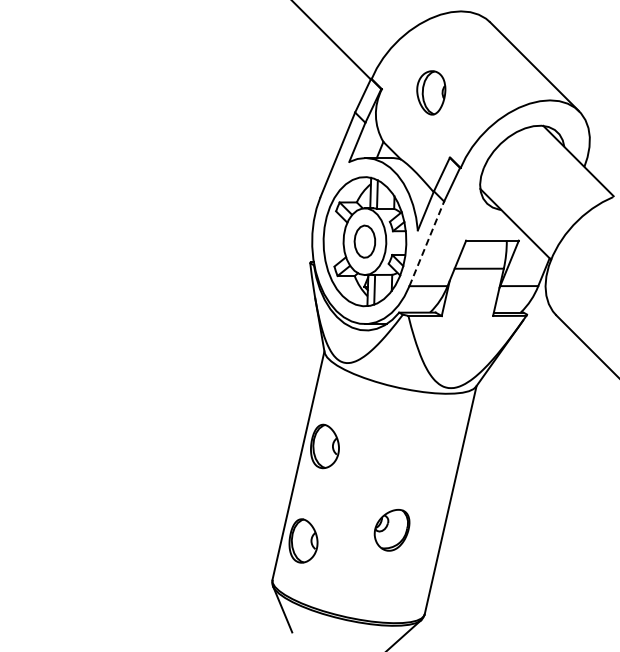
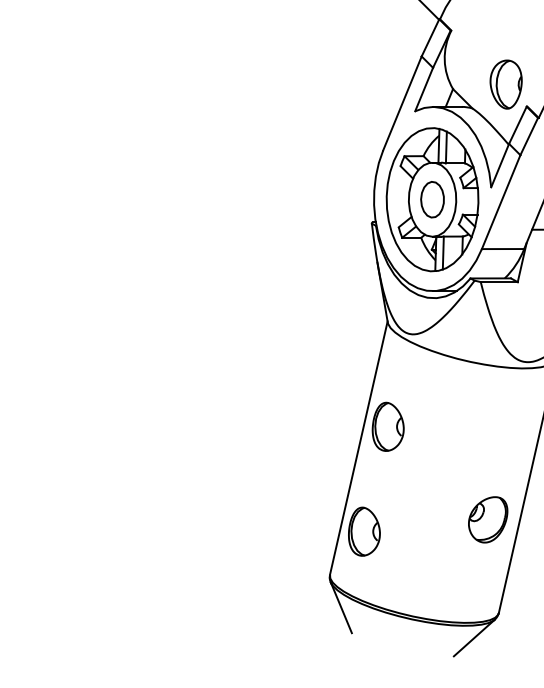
part: (431, 92) -> (506, 84), moved
line: (426, 243) -> (500, 201), dashed -> solid
part: (391, 530) -> (487, 520), moved

